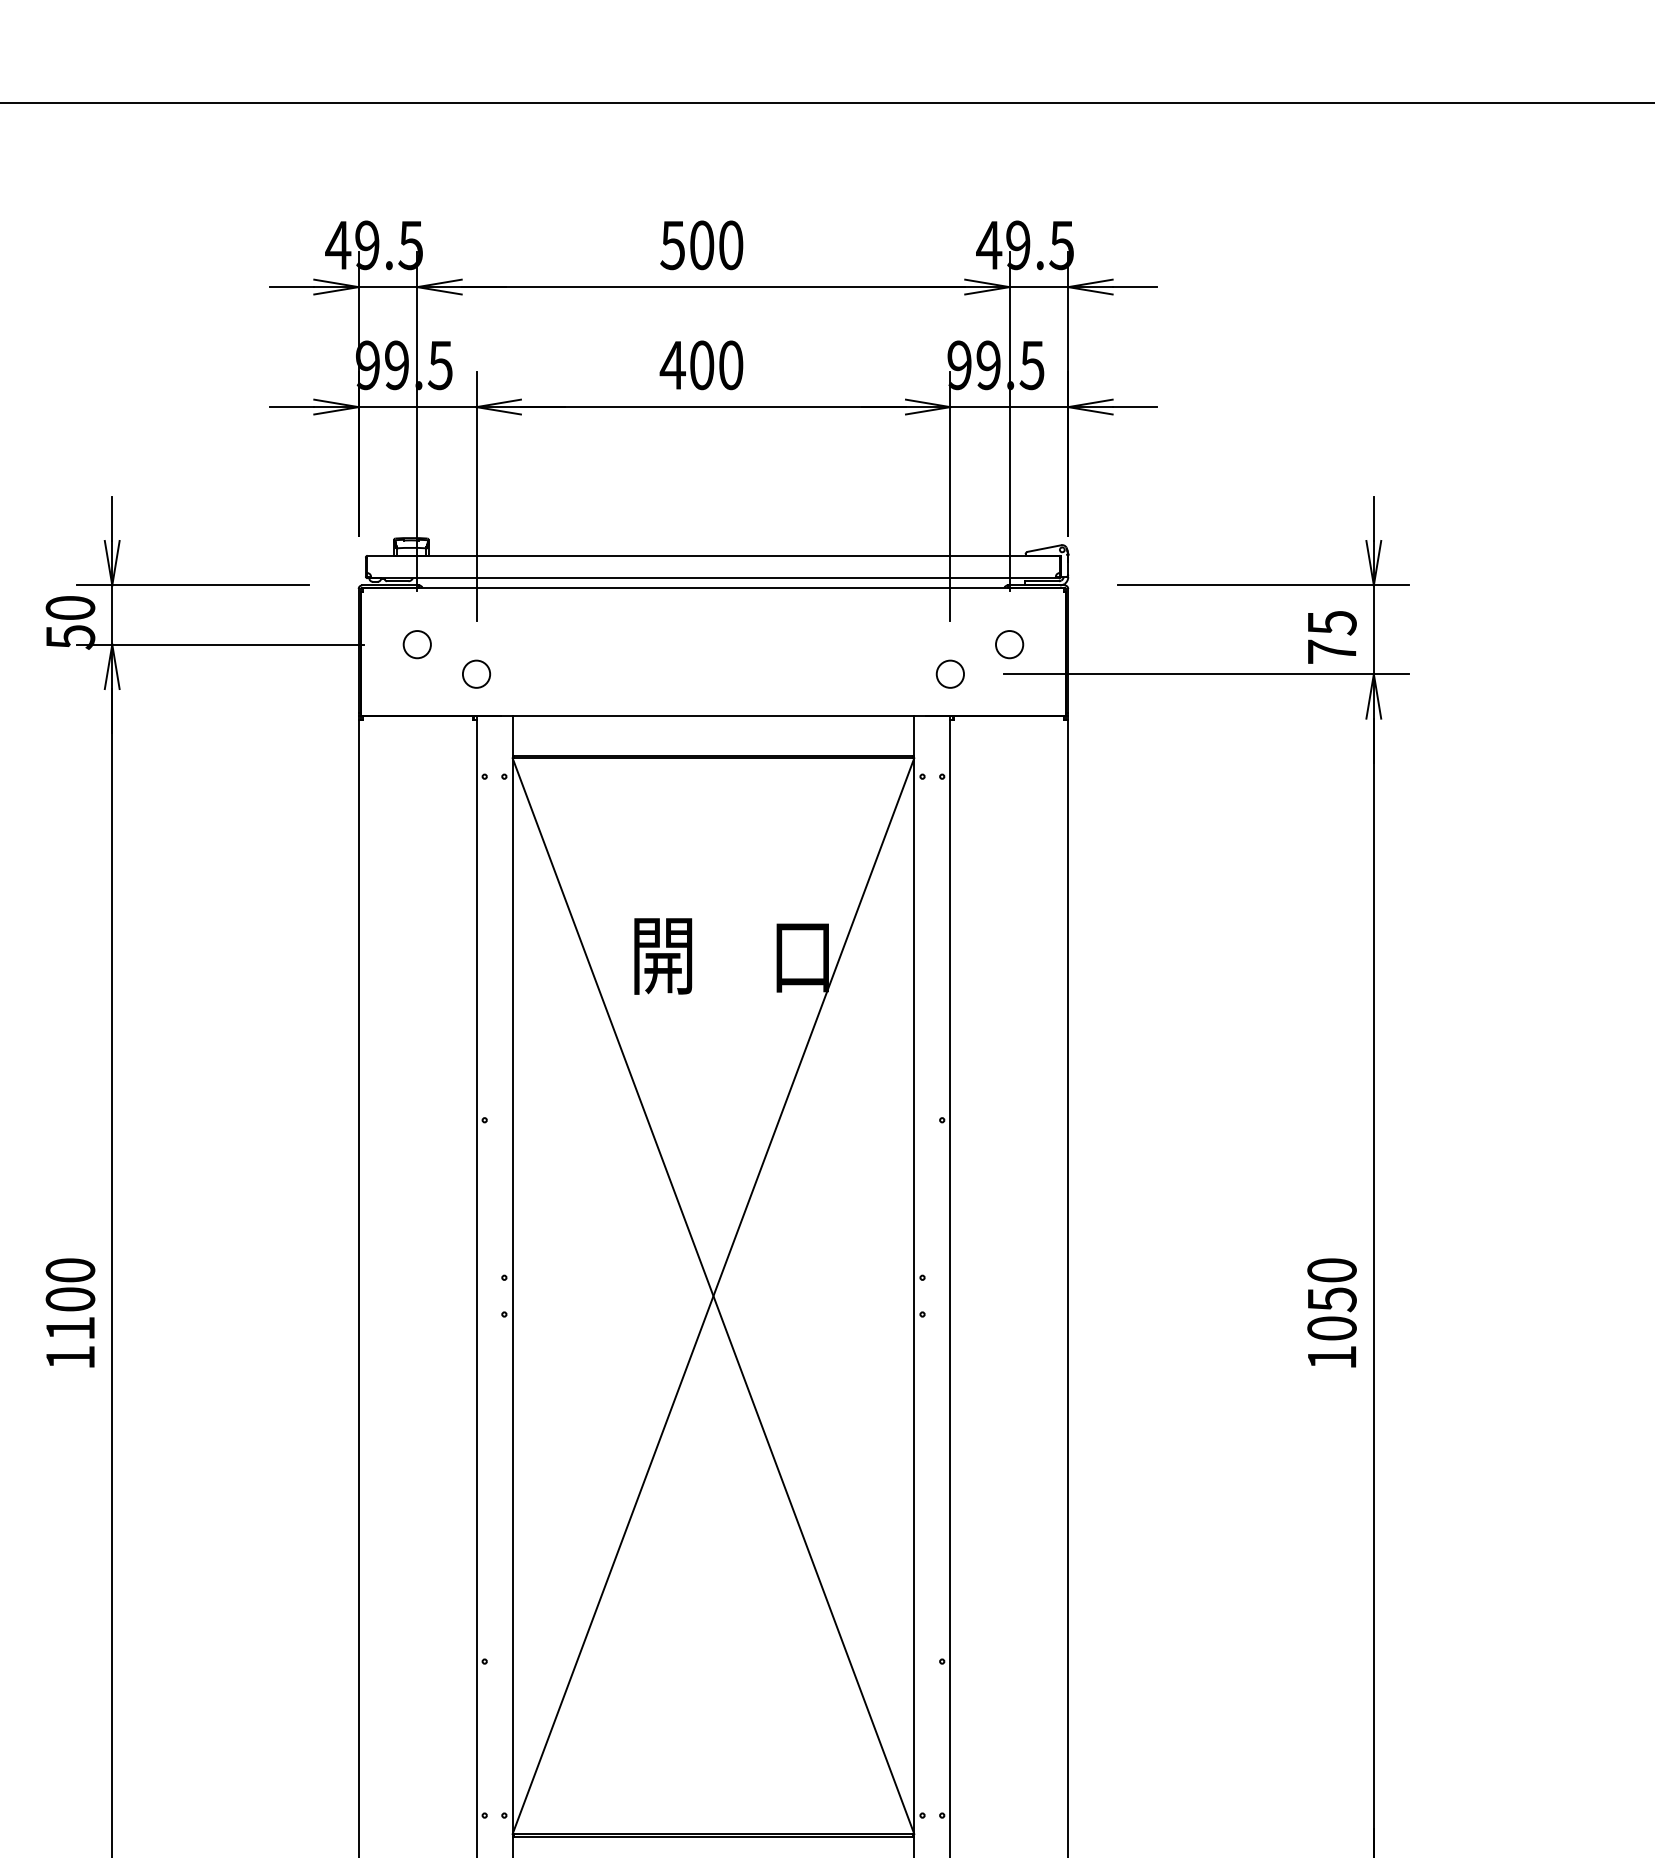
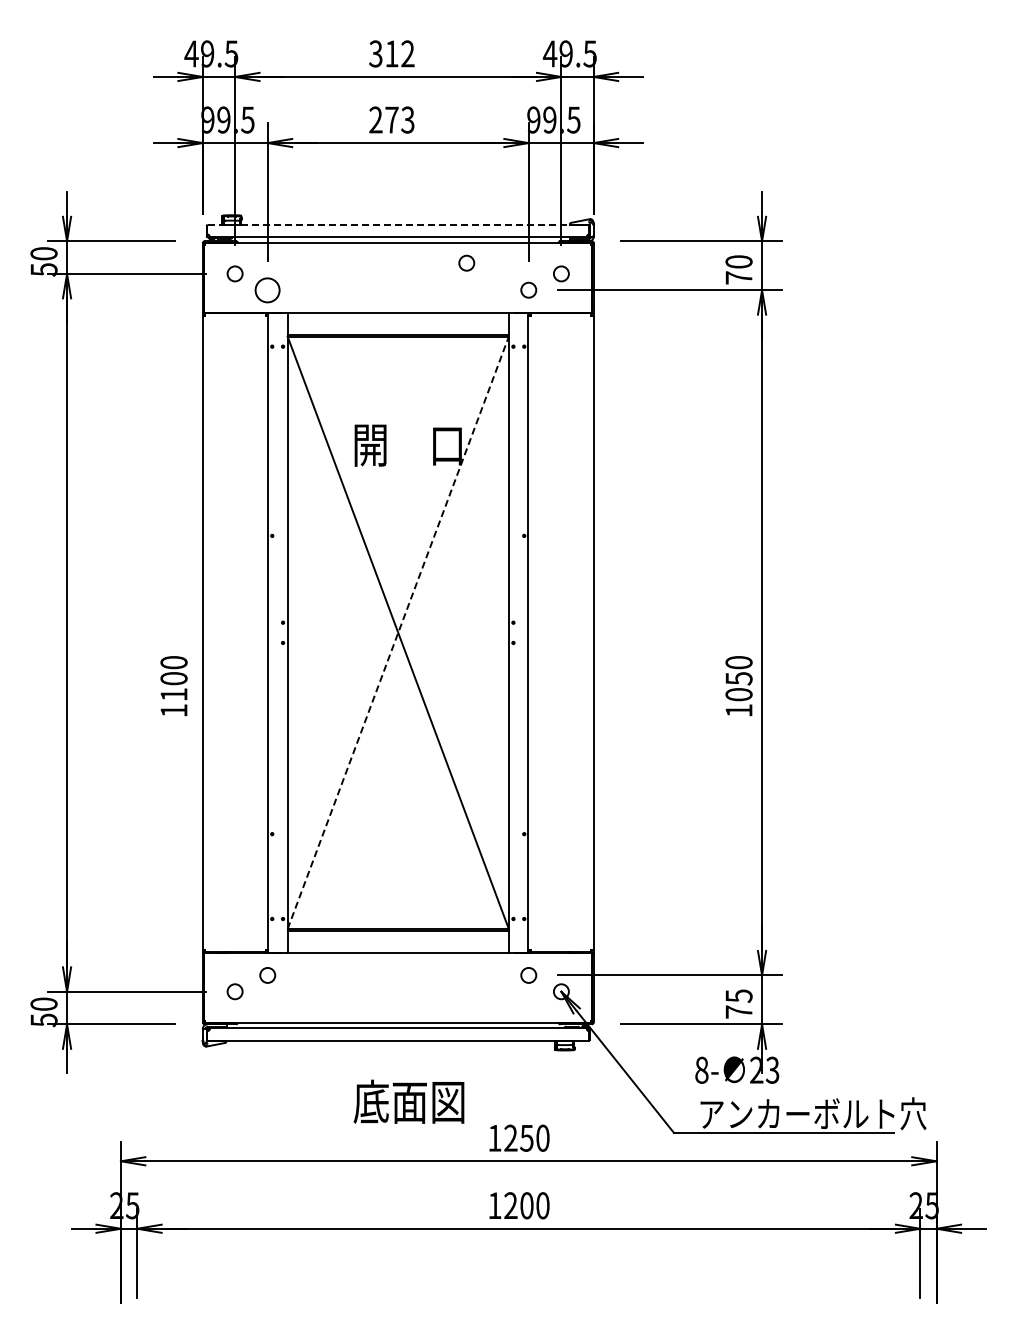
text: (701, 244) -> (391, 53), 500 -> 312
text: (701, 364) -> (391, 119), 400 -> 273
line: (713, 554) -> (398, 224), solid -> dashed
text: (1331, 622) -> (738, 261), 75 -> 70
circle: (837, 623) -> (466, 262), added
circle: (476, 672) -> (267, 289), size x1.6
line: (713, 1295) -> (398, 632), solid -> dashed
text: (69, 1313) -> (173, 686), moved
text: (1331, 1313) -> (738, 686), moved

